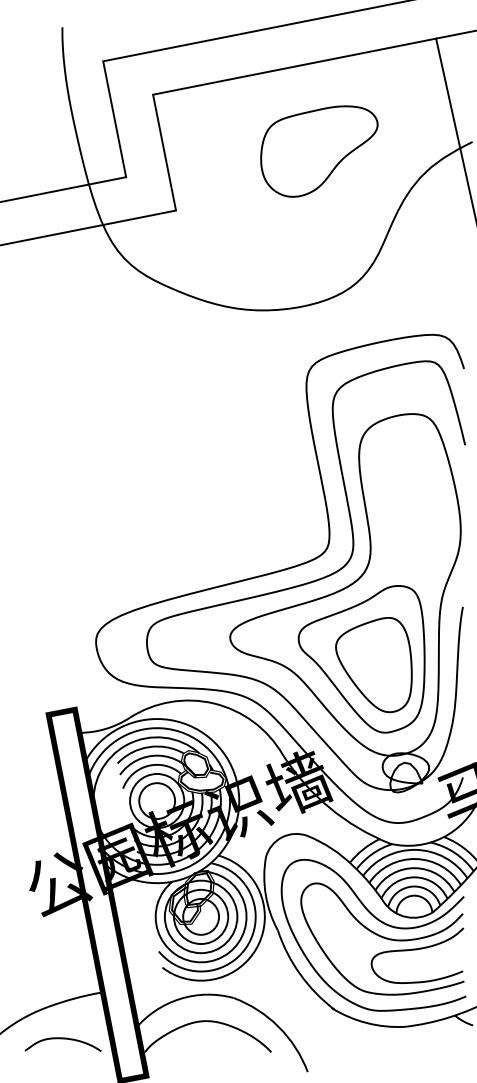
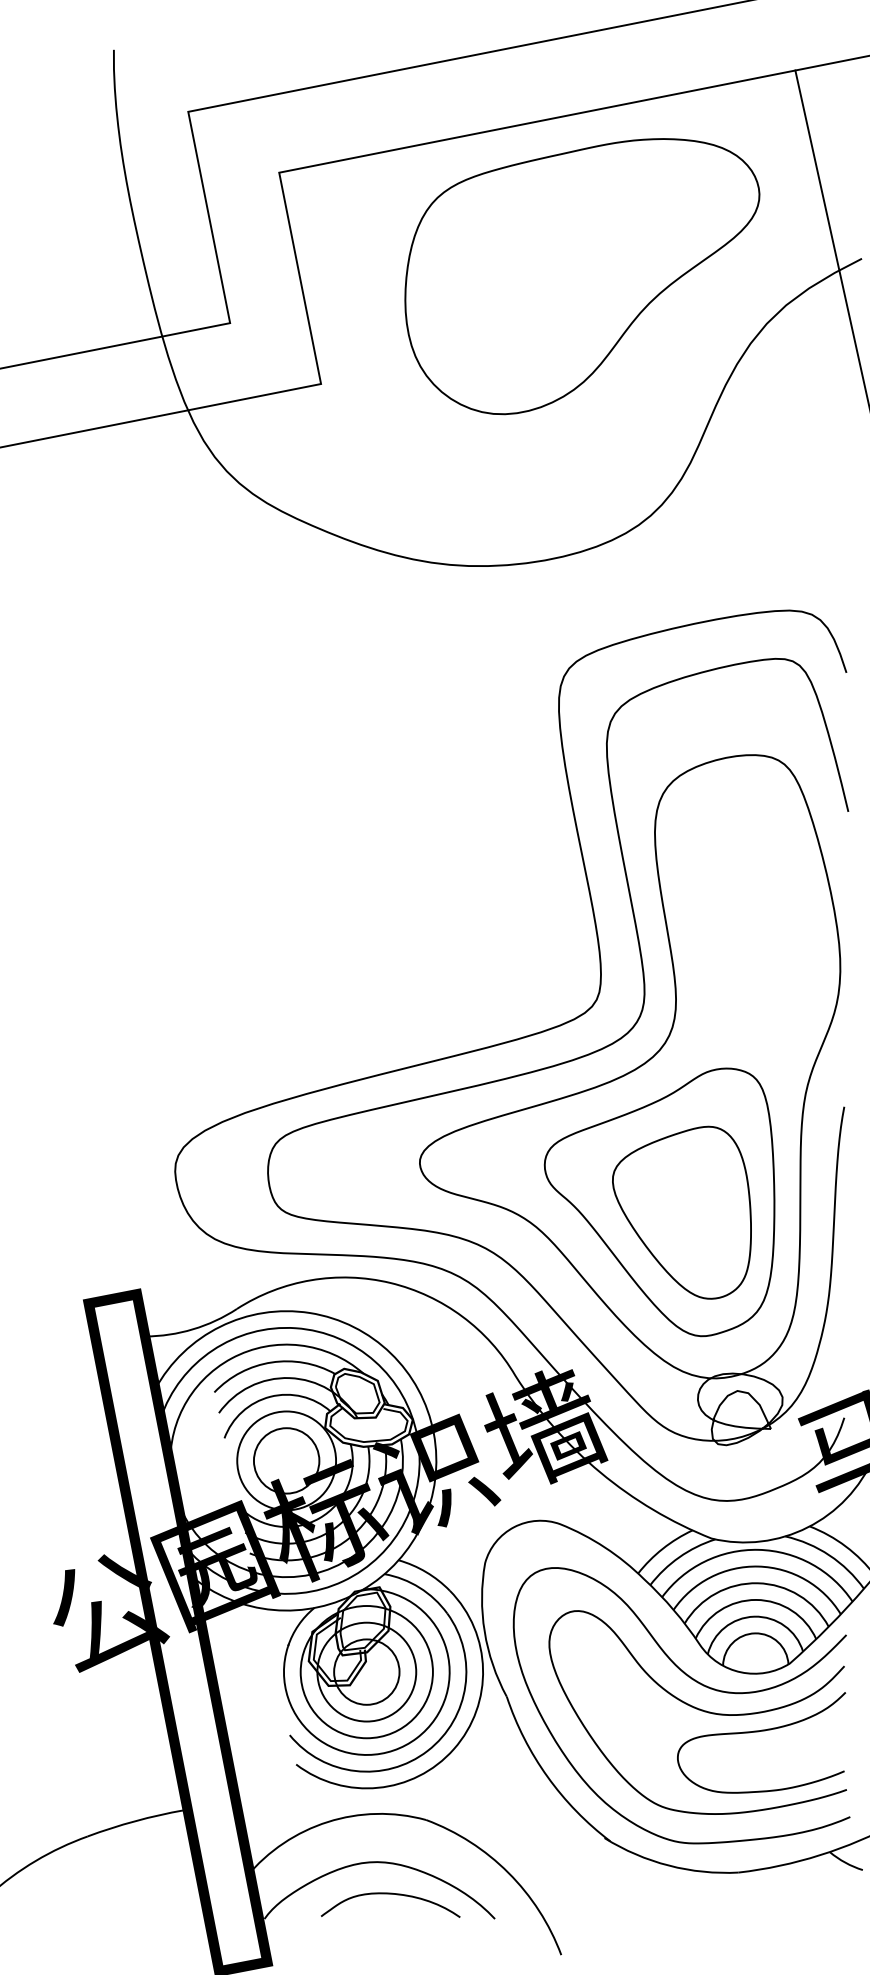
part: (319, 151) -> (582, 276), size x1.67
curve: (62, 1039) -> (389, 1895), moved

